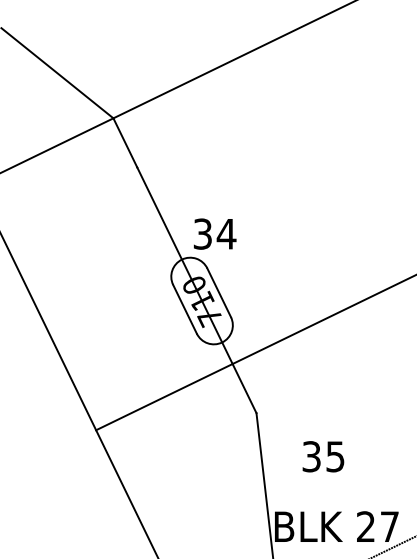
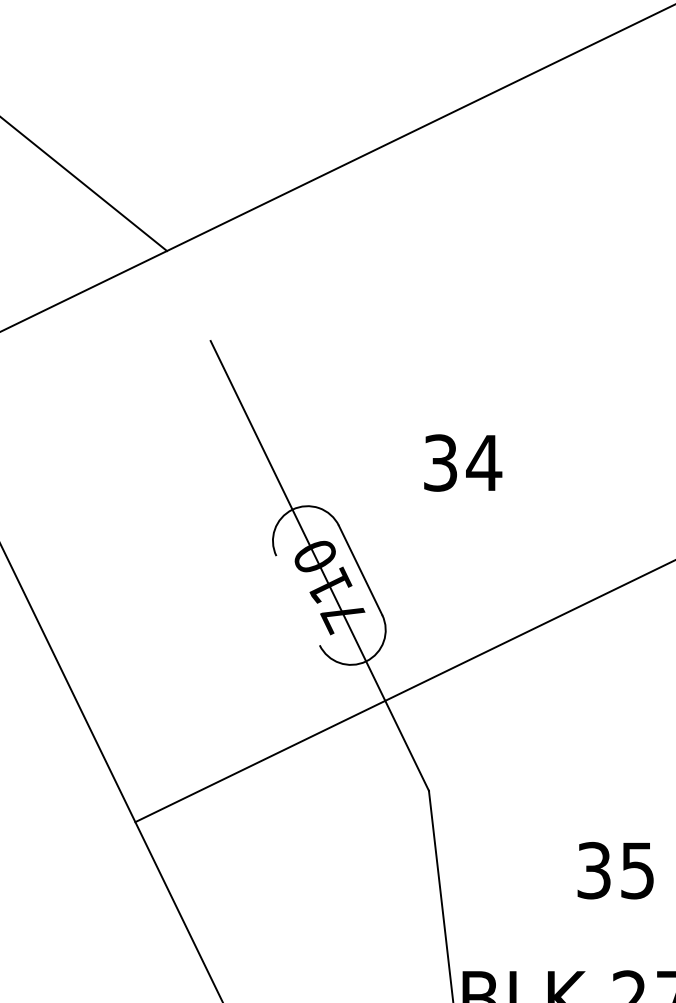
line: (125, 142) -> (189, 295), removed
text: (215, 233) -> (463, 461), moved
line: (184, 308) -> (297, 599), removed
text: (323, 456) -> (615, 870), moved

